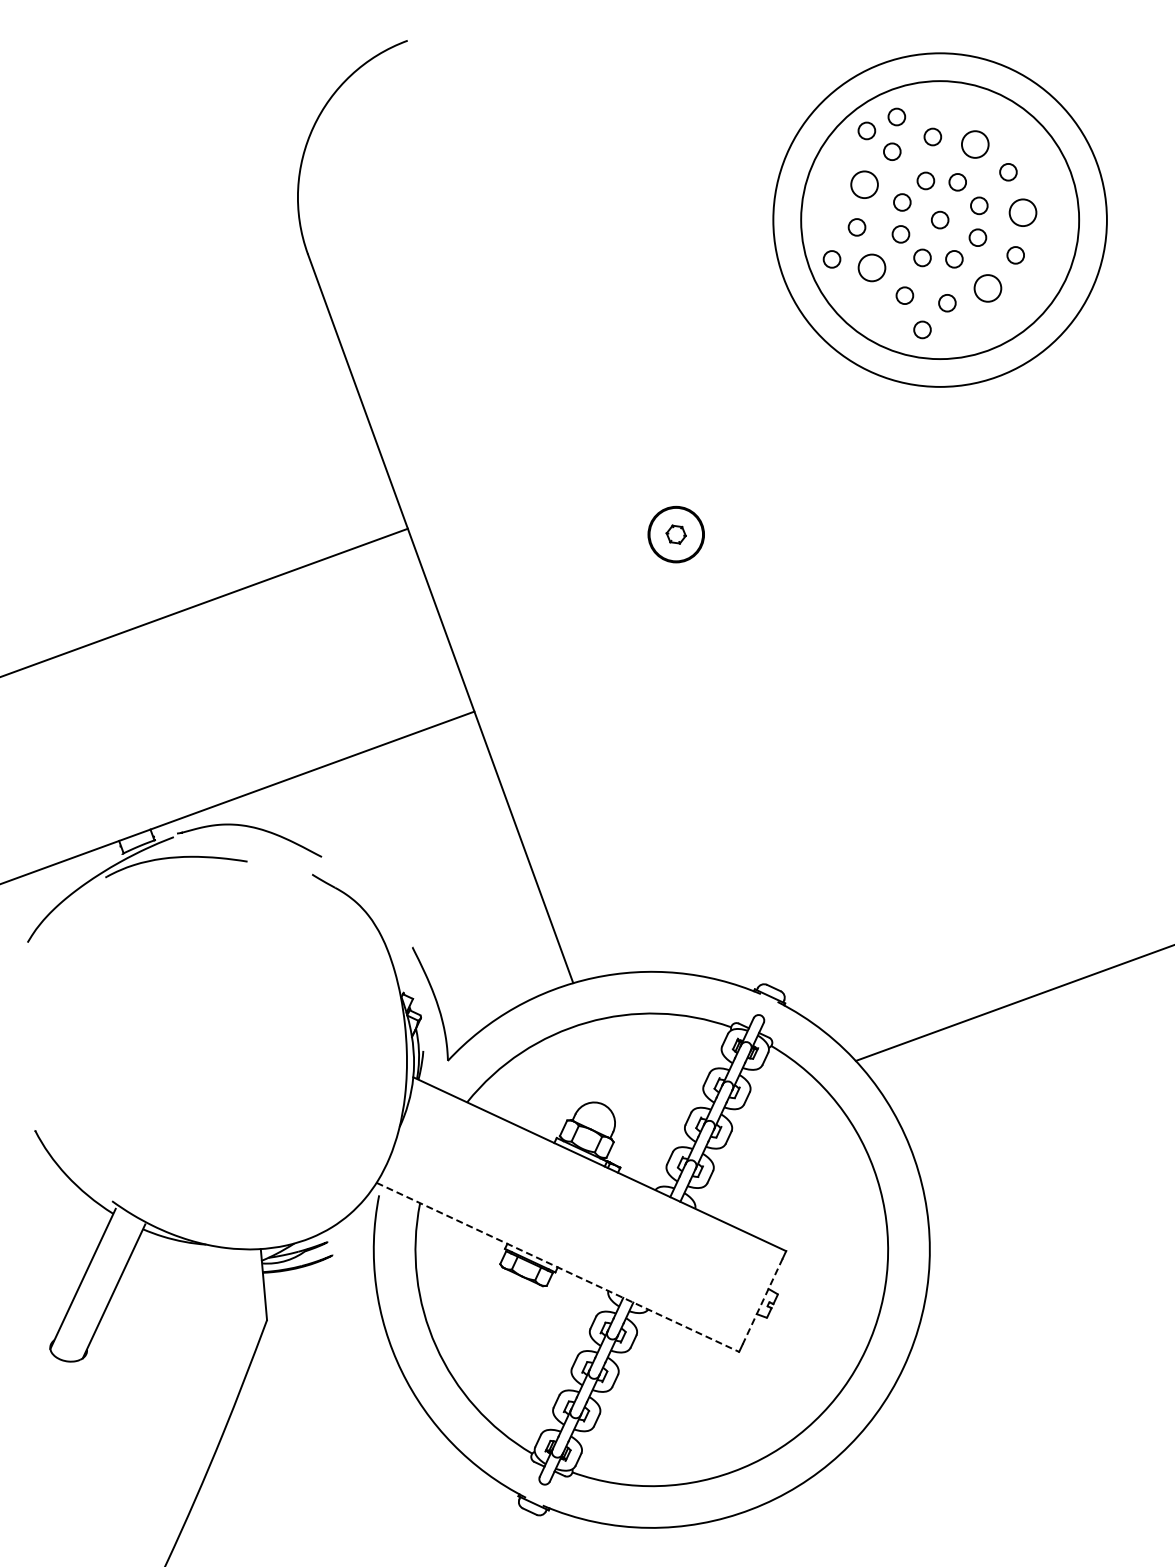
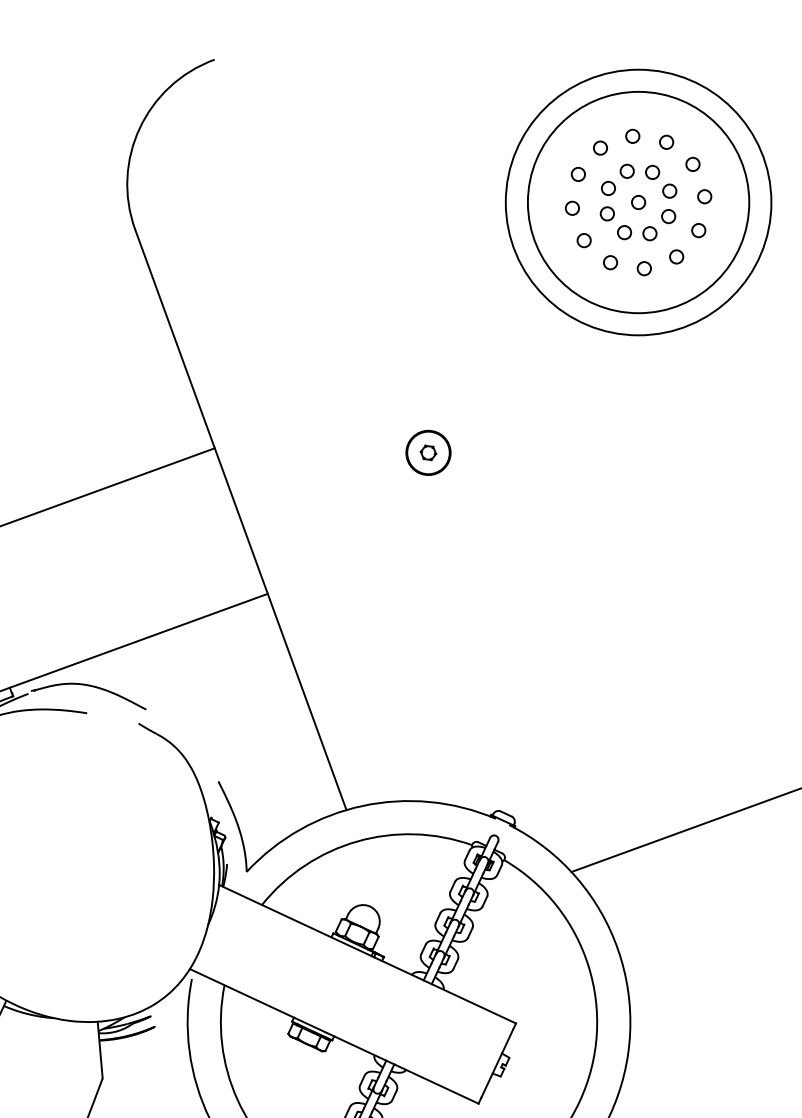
circle: (896, 116) -> (603, 120), removed
circle: (866, 130) -> (579, 131), removed
circle: (975, 144) -> (666, 142), size x0.62
circle: (864, 184) -> (578, 174), size x0.62
circle: (1023, 212) -> (704, 196), size x0.62
circle: (831, 259) -> (552, 233), removed
circle: (871, 267) -> (583, 240), size x0.62
circle: (987, 288) -> (676, 256), size x0.62
circle: (922, 329) -> (624, 289), removed
line: (558, 1267) -> (334, 1036), dashed -> solid
line: (762, 1301) -> (497, 1063), dashed -> solid

